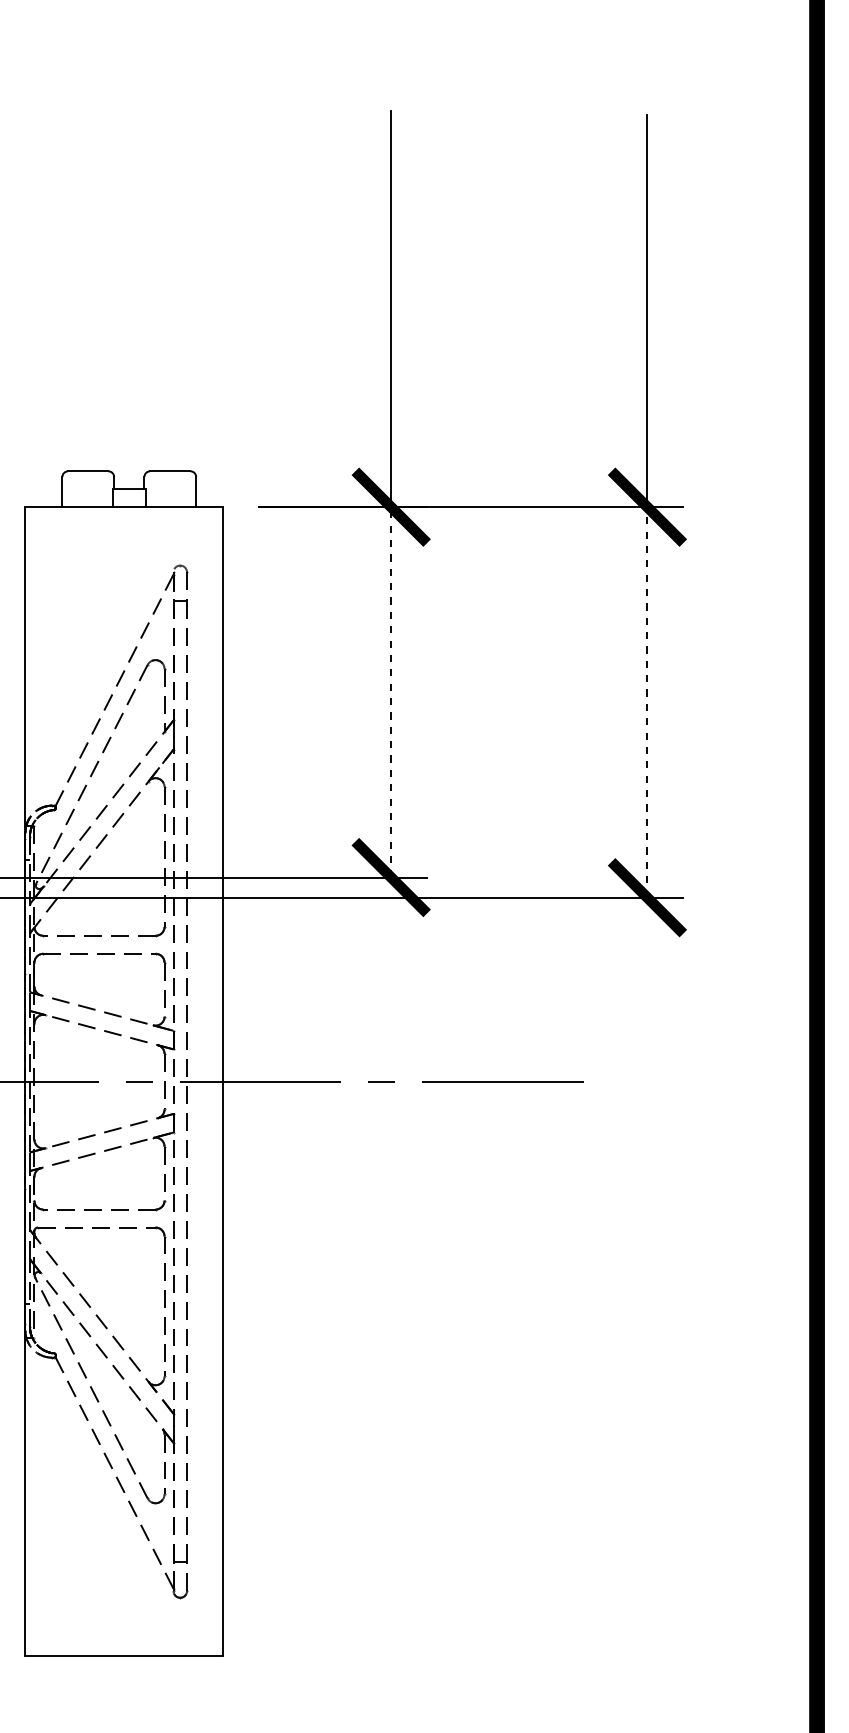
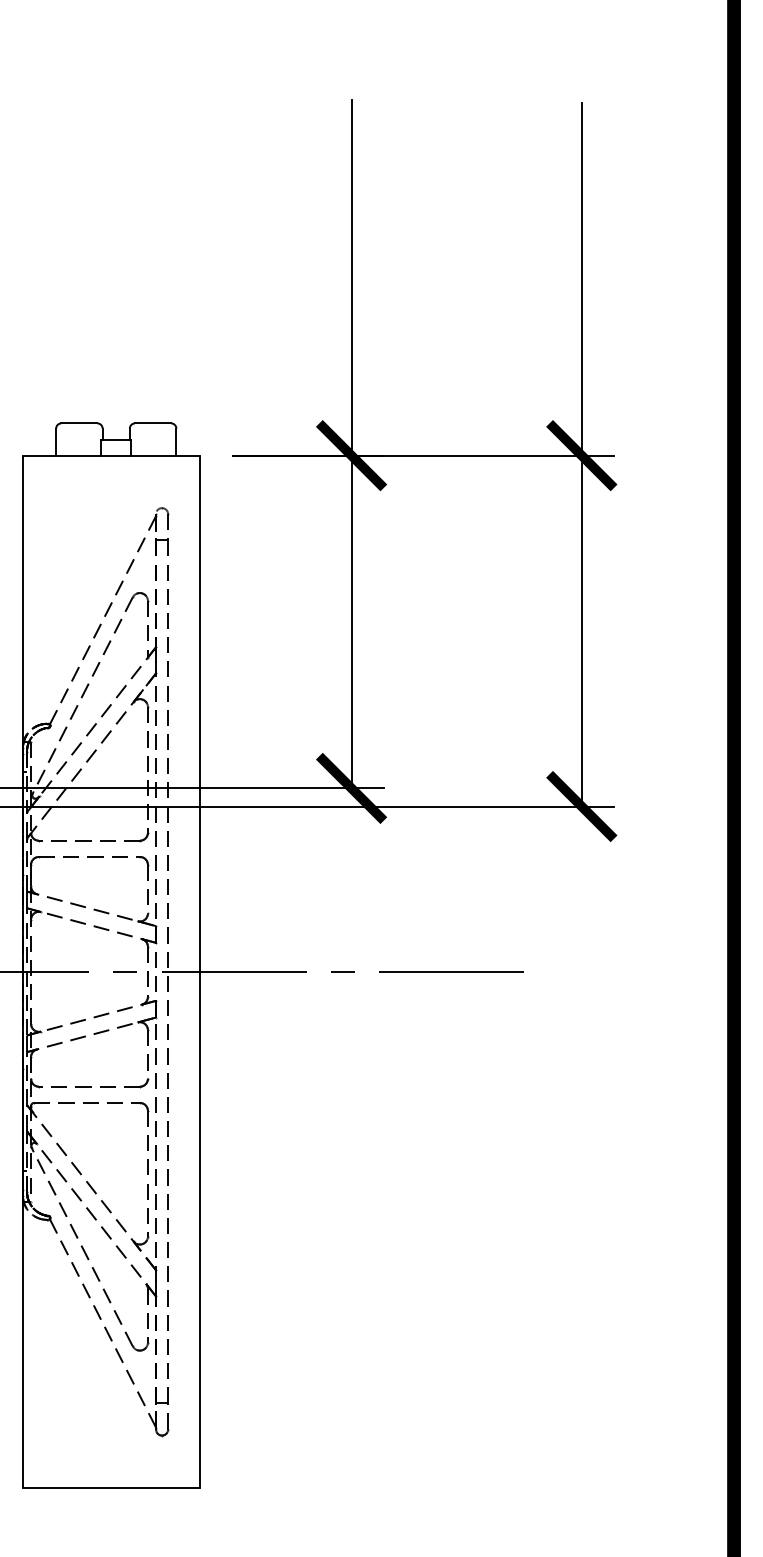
line: (391, 691) -> (351, 621), dashed -> solid
line: (647, 701) -> (581, 630), dashed -> solid

